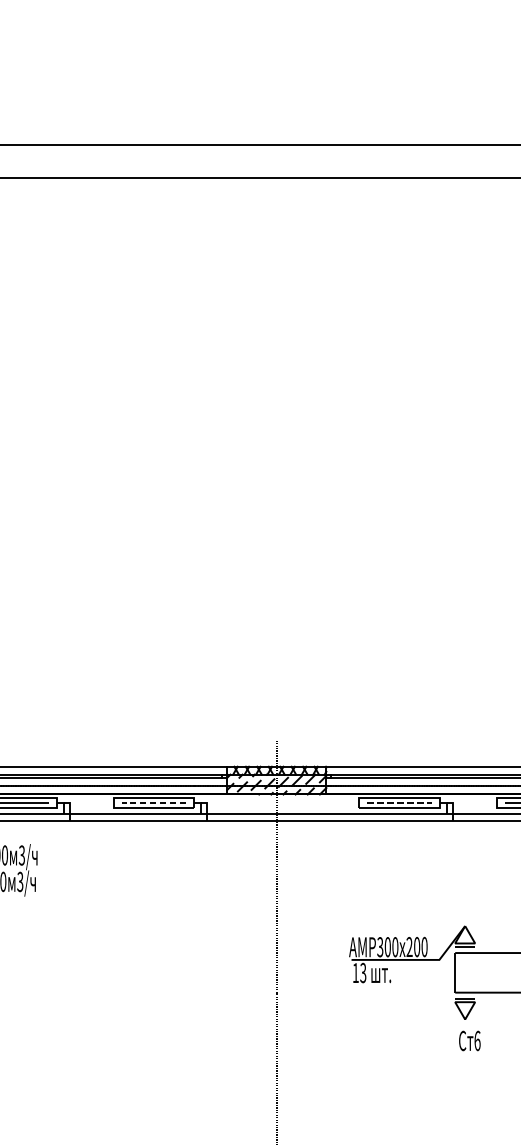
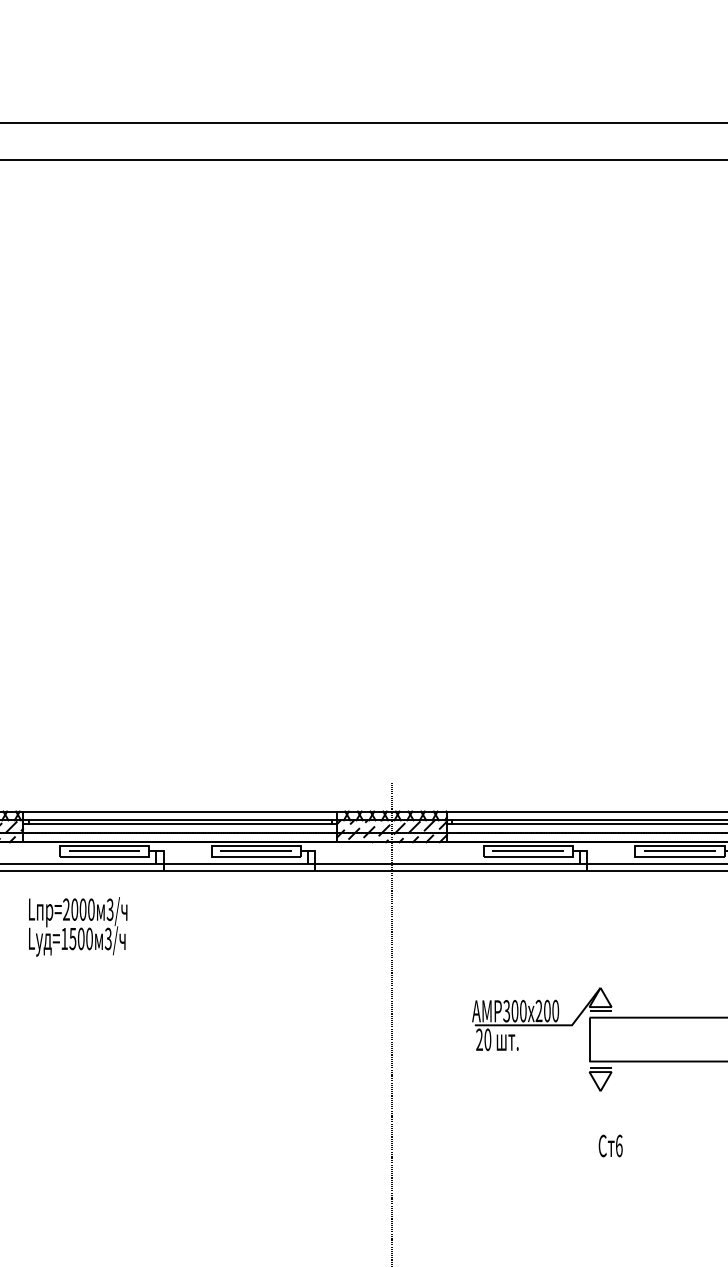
line: (154, 802) -> (256, 851), dashed -> solid
line: (400, 802) -> (528, 851), dashed -> solid
text: (359, 972) -> (483, 1039), 13 -> 20
text: (469, 1040) -> (610, 1145), moved

